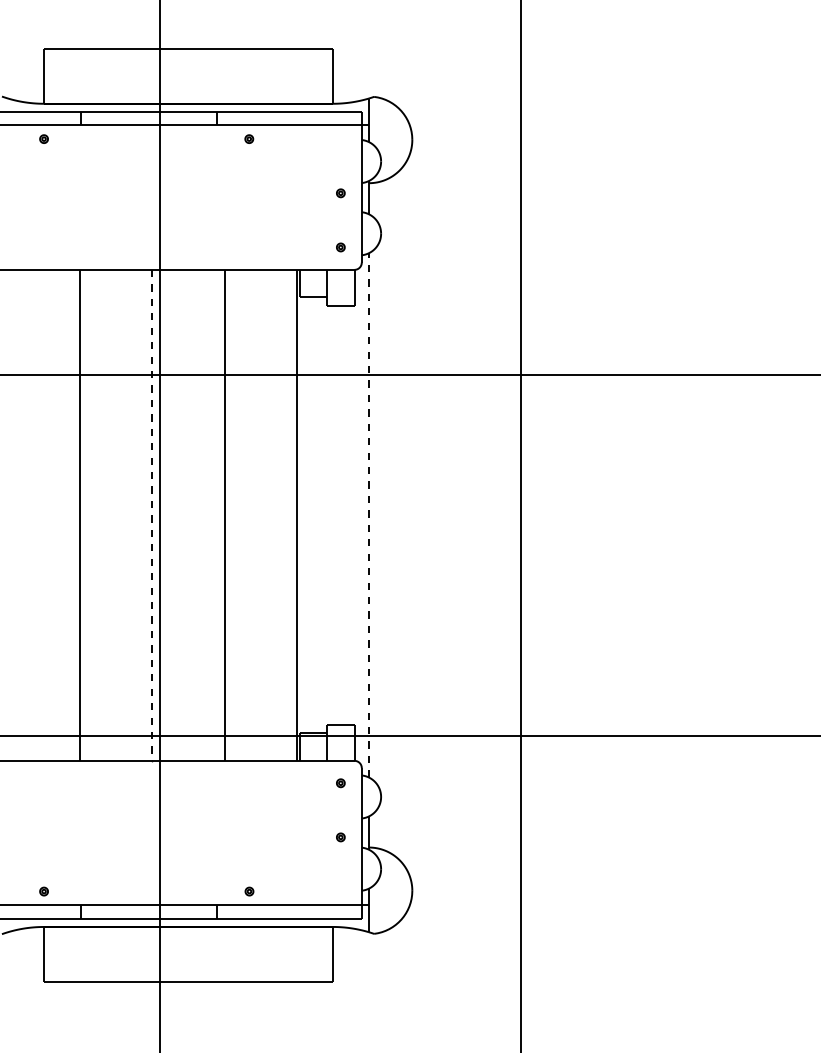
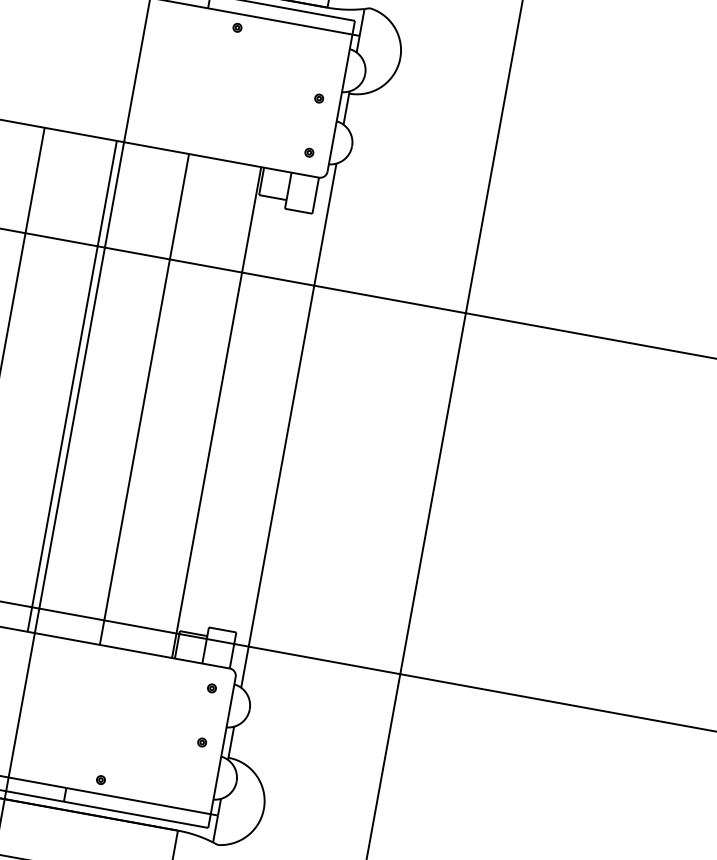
line: (369, 514) -> (289, 424), dashed -> solid
line: (152, 515) -> (72, 386), dashed -> solid

